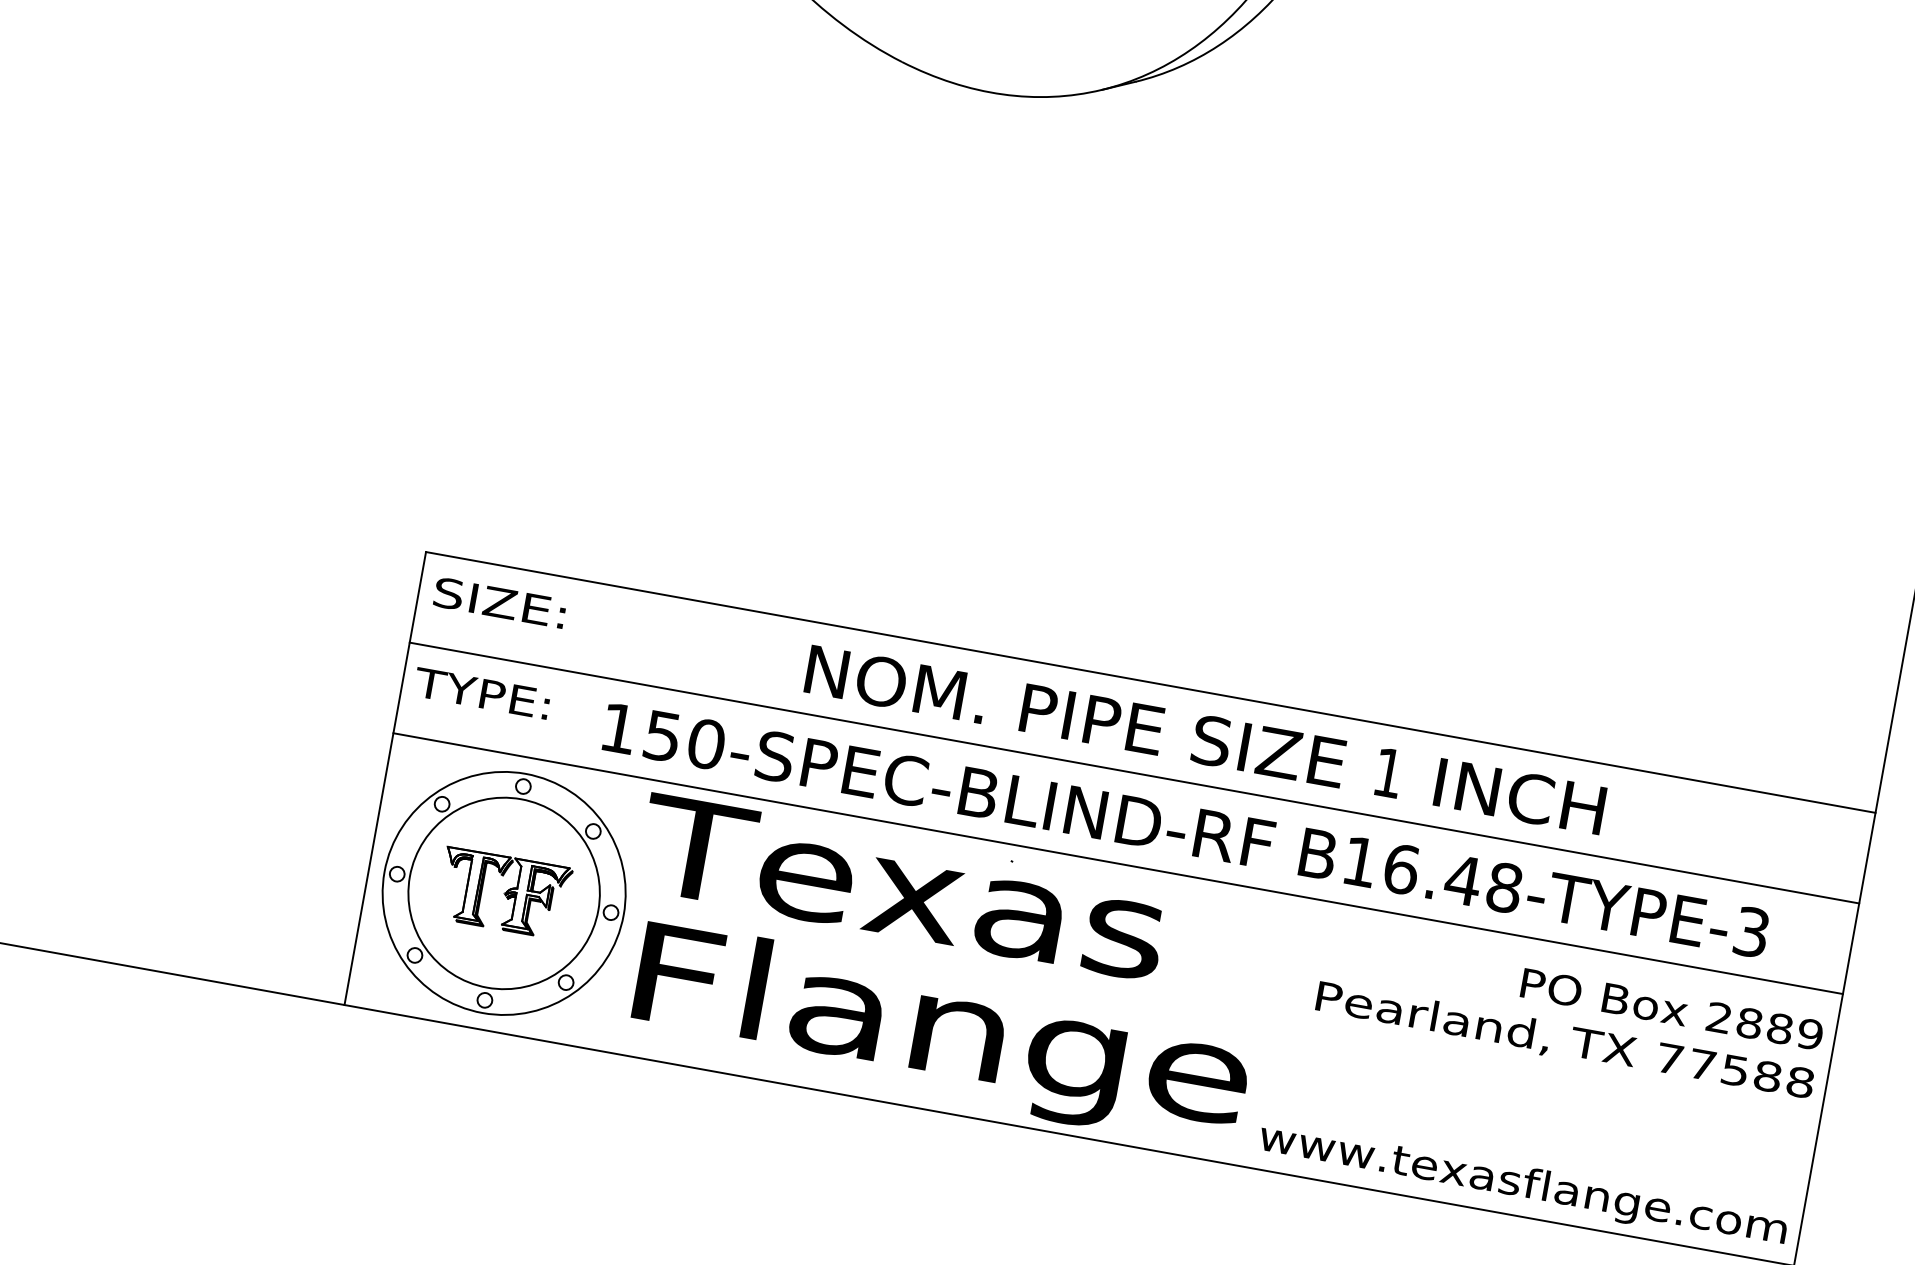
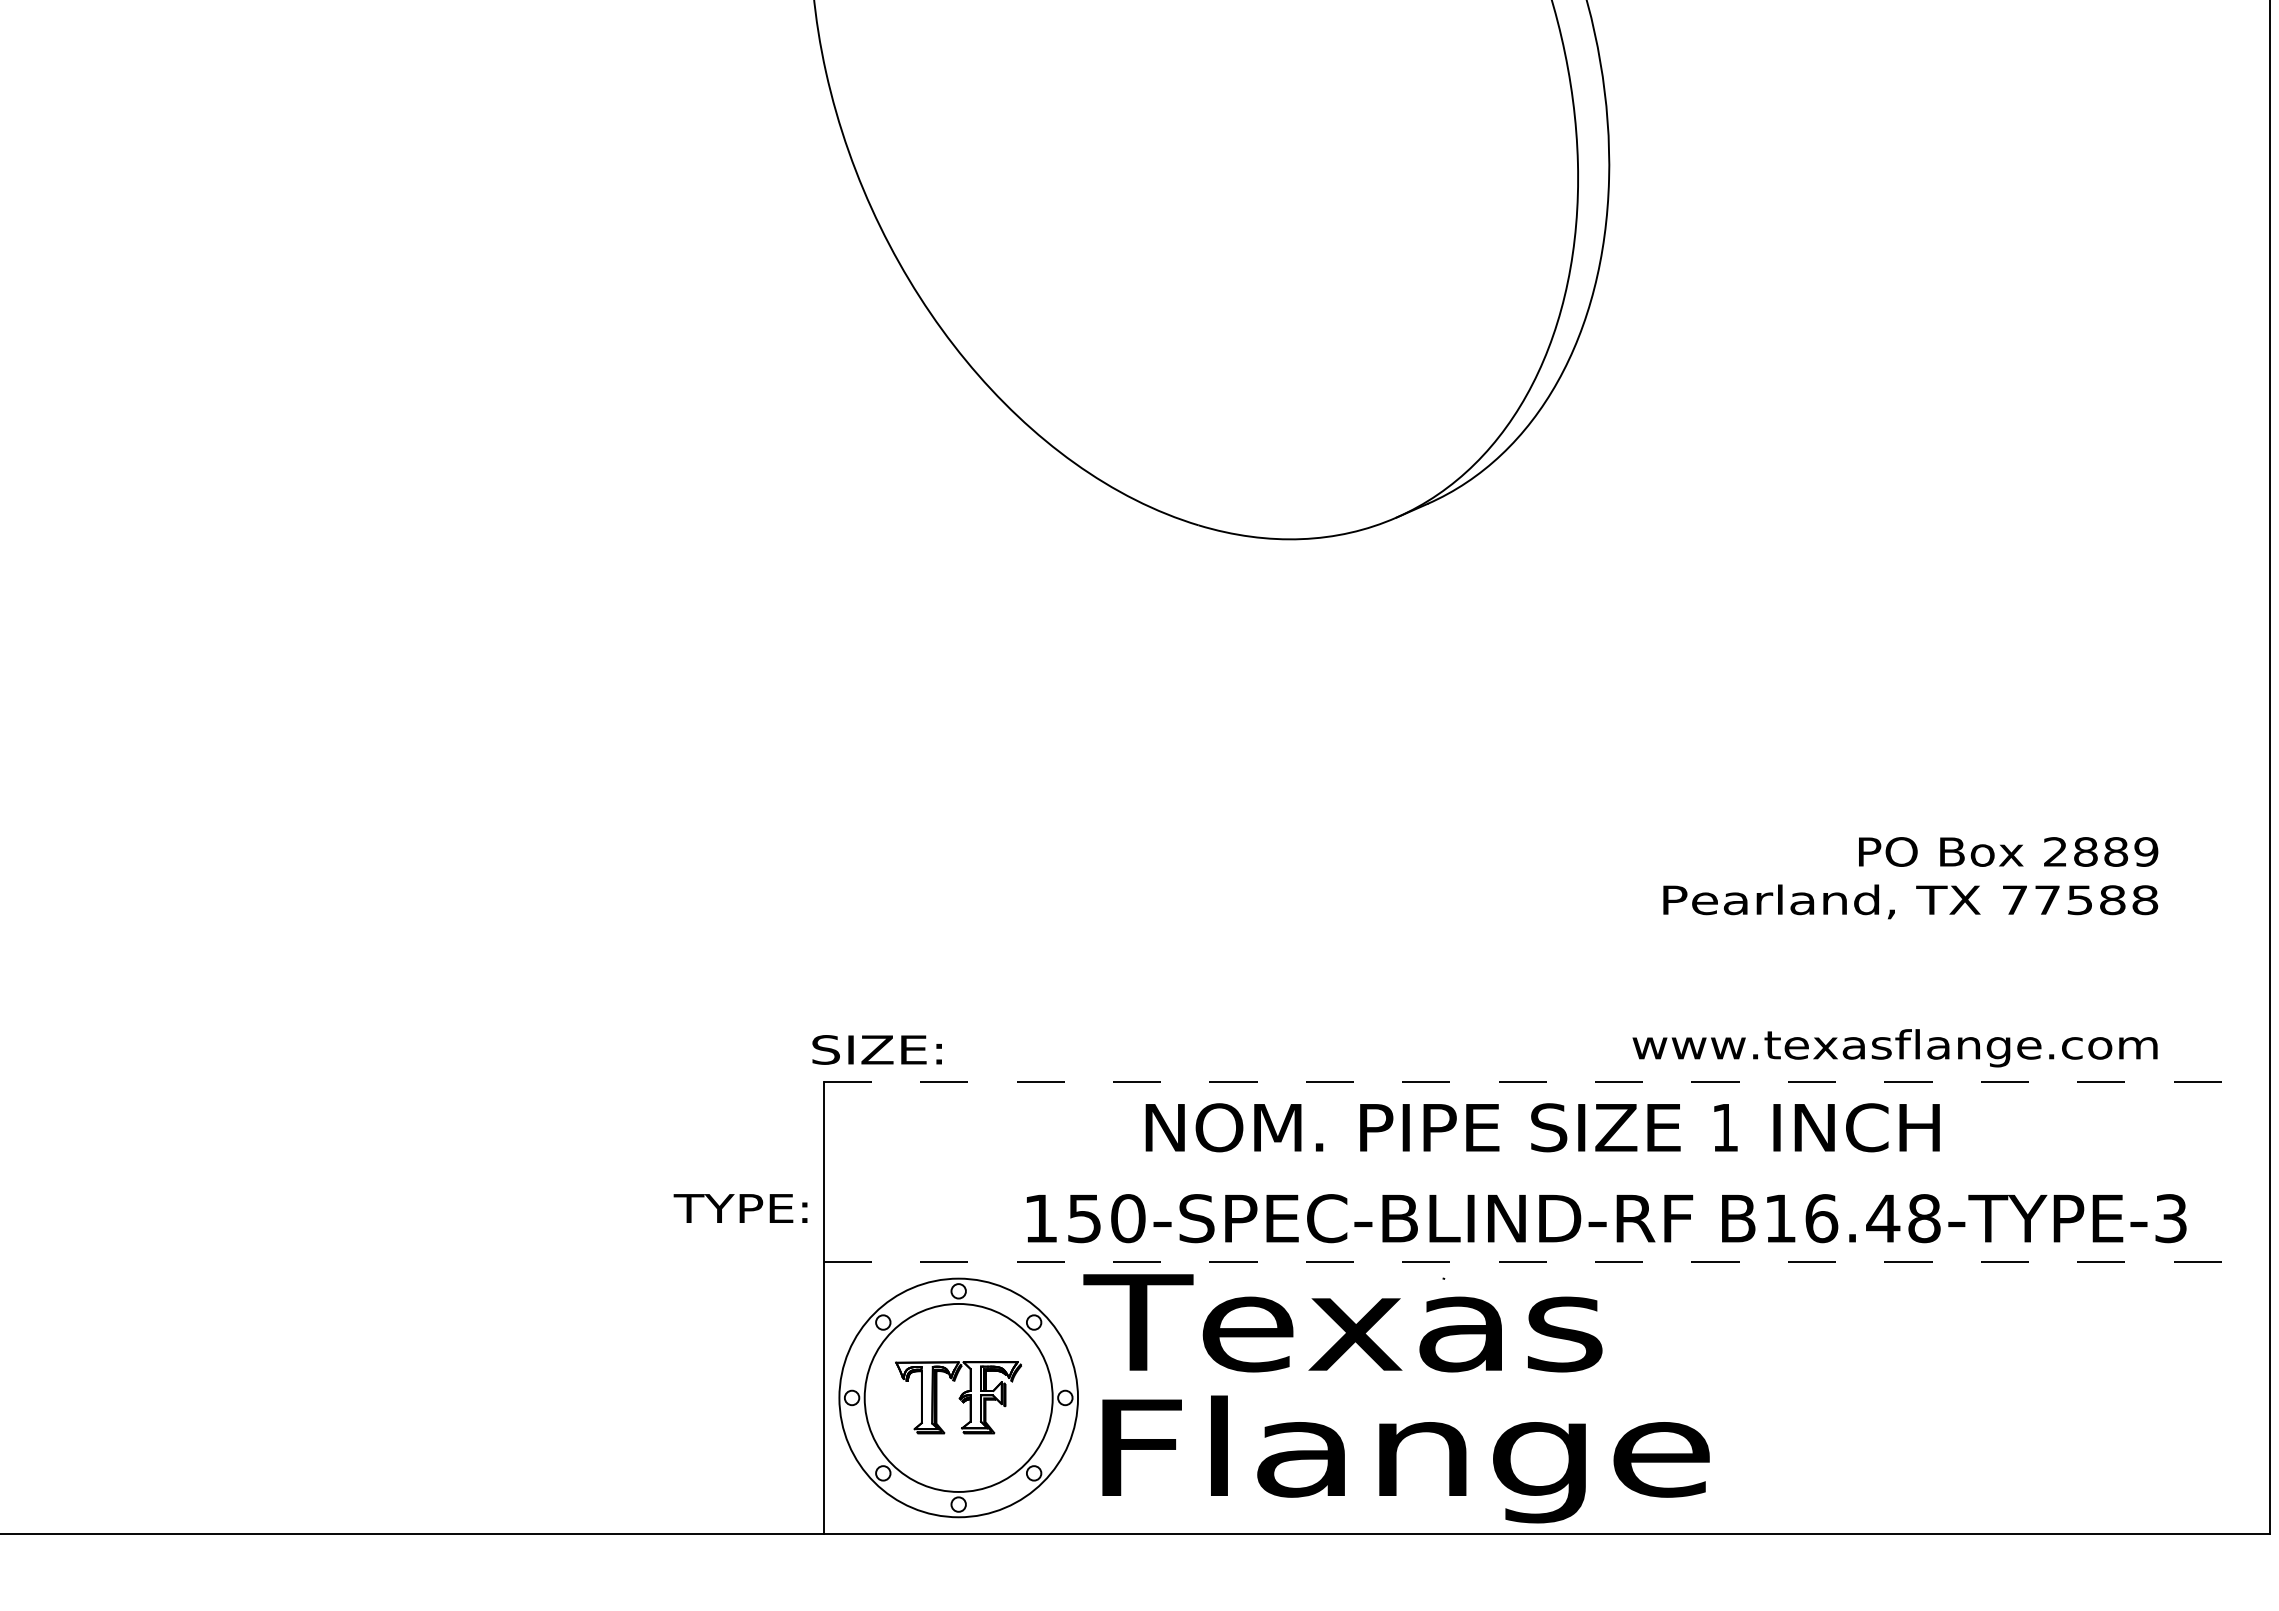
text: (499, 602) -> (876, 1049), moved
line: (1151, 682) -> (1547, 1081), solid -> dashed
text: (481, 693) -> (740, 1208), moved
text: (1205, 739) -> (1542, 1127), moved
line: (1134, 773) -> (1546, 1172), removed
line: (1118, 863) -> (1547, 1262), solid -> dashed
text: (1540, 1089) -> (1895, 952), moved

